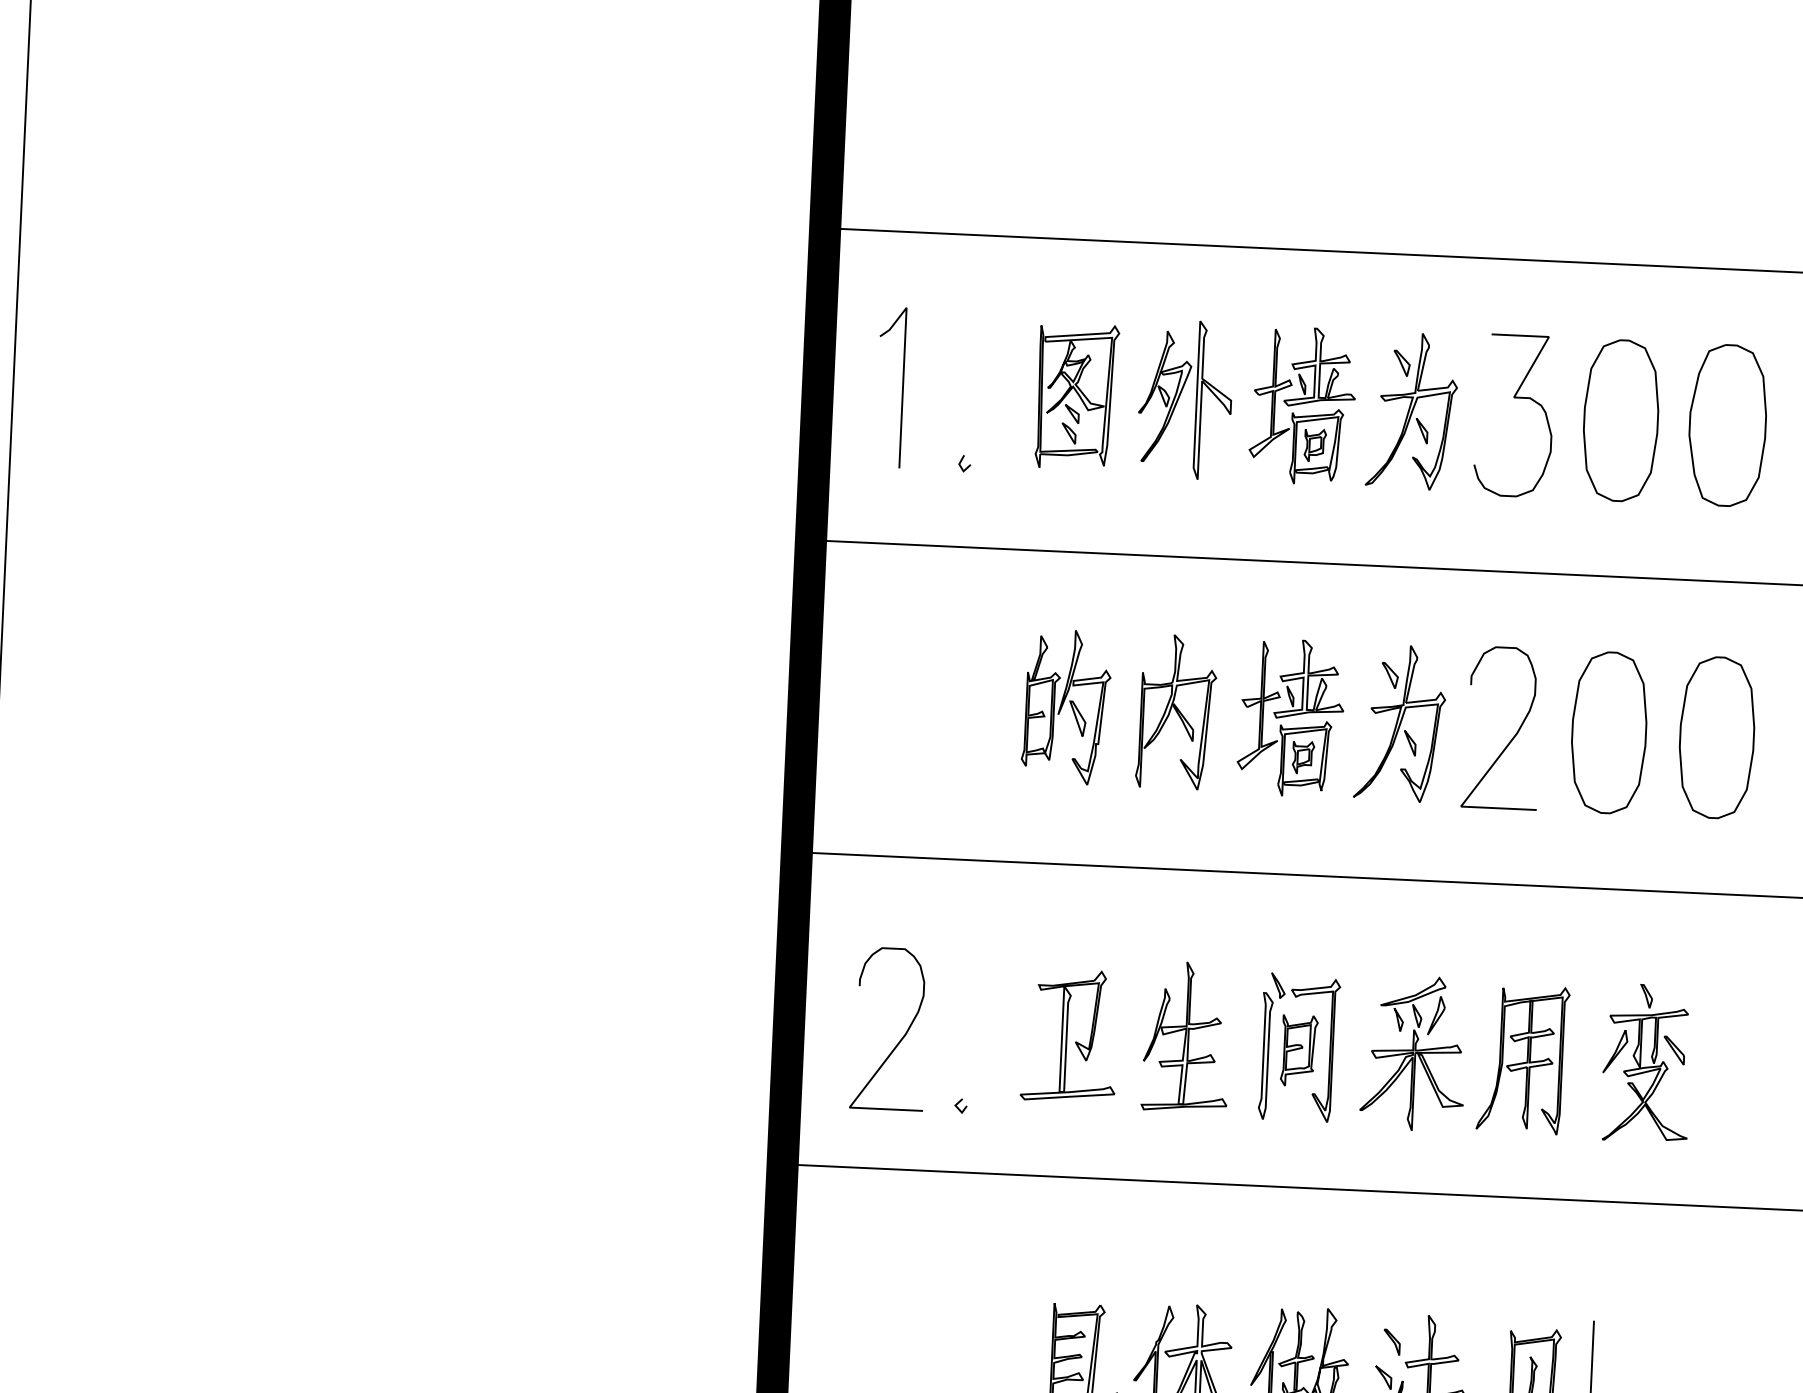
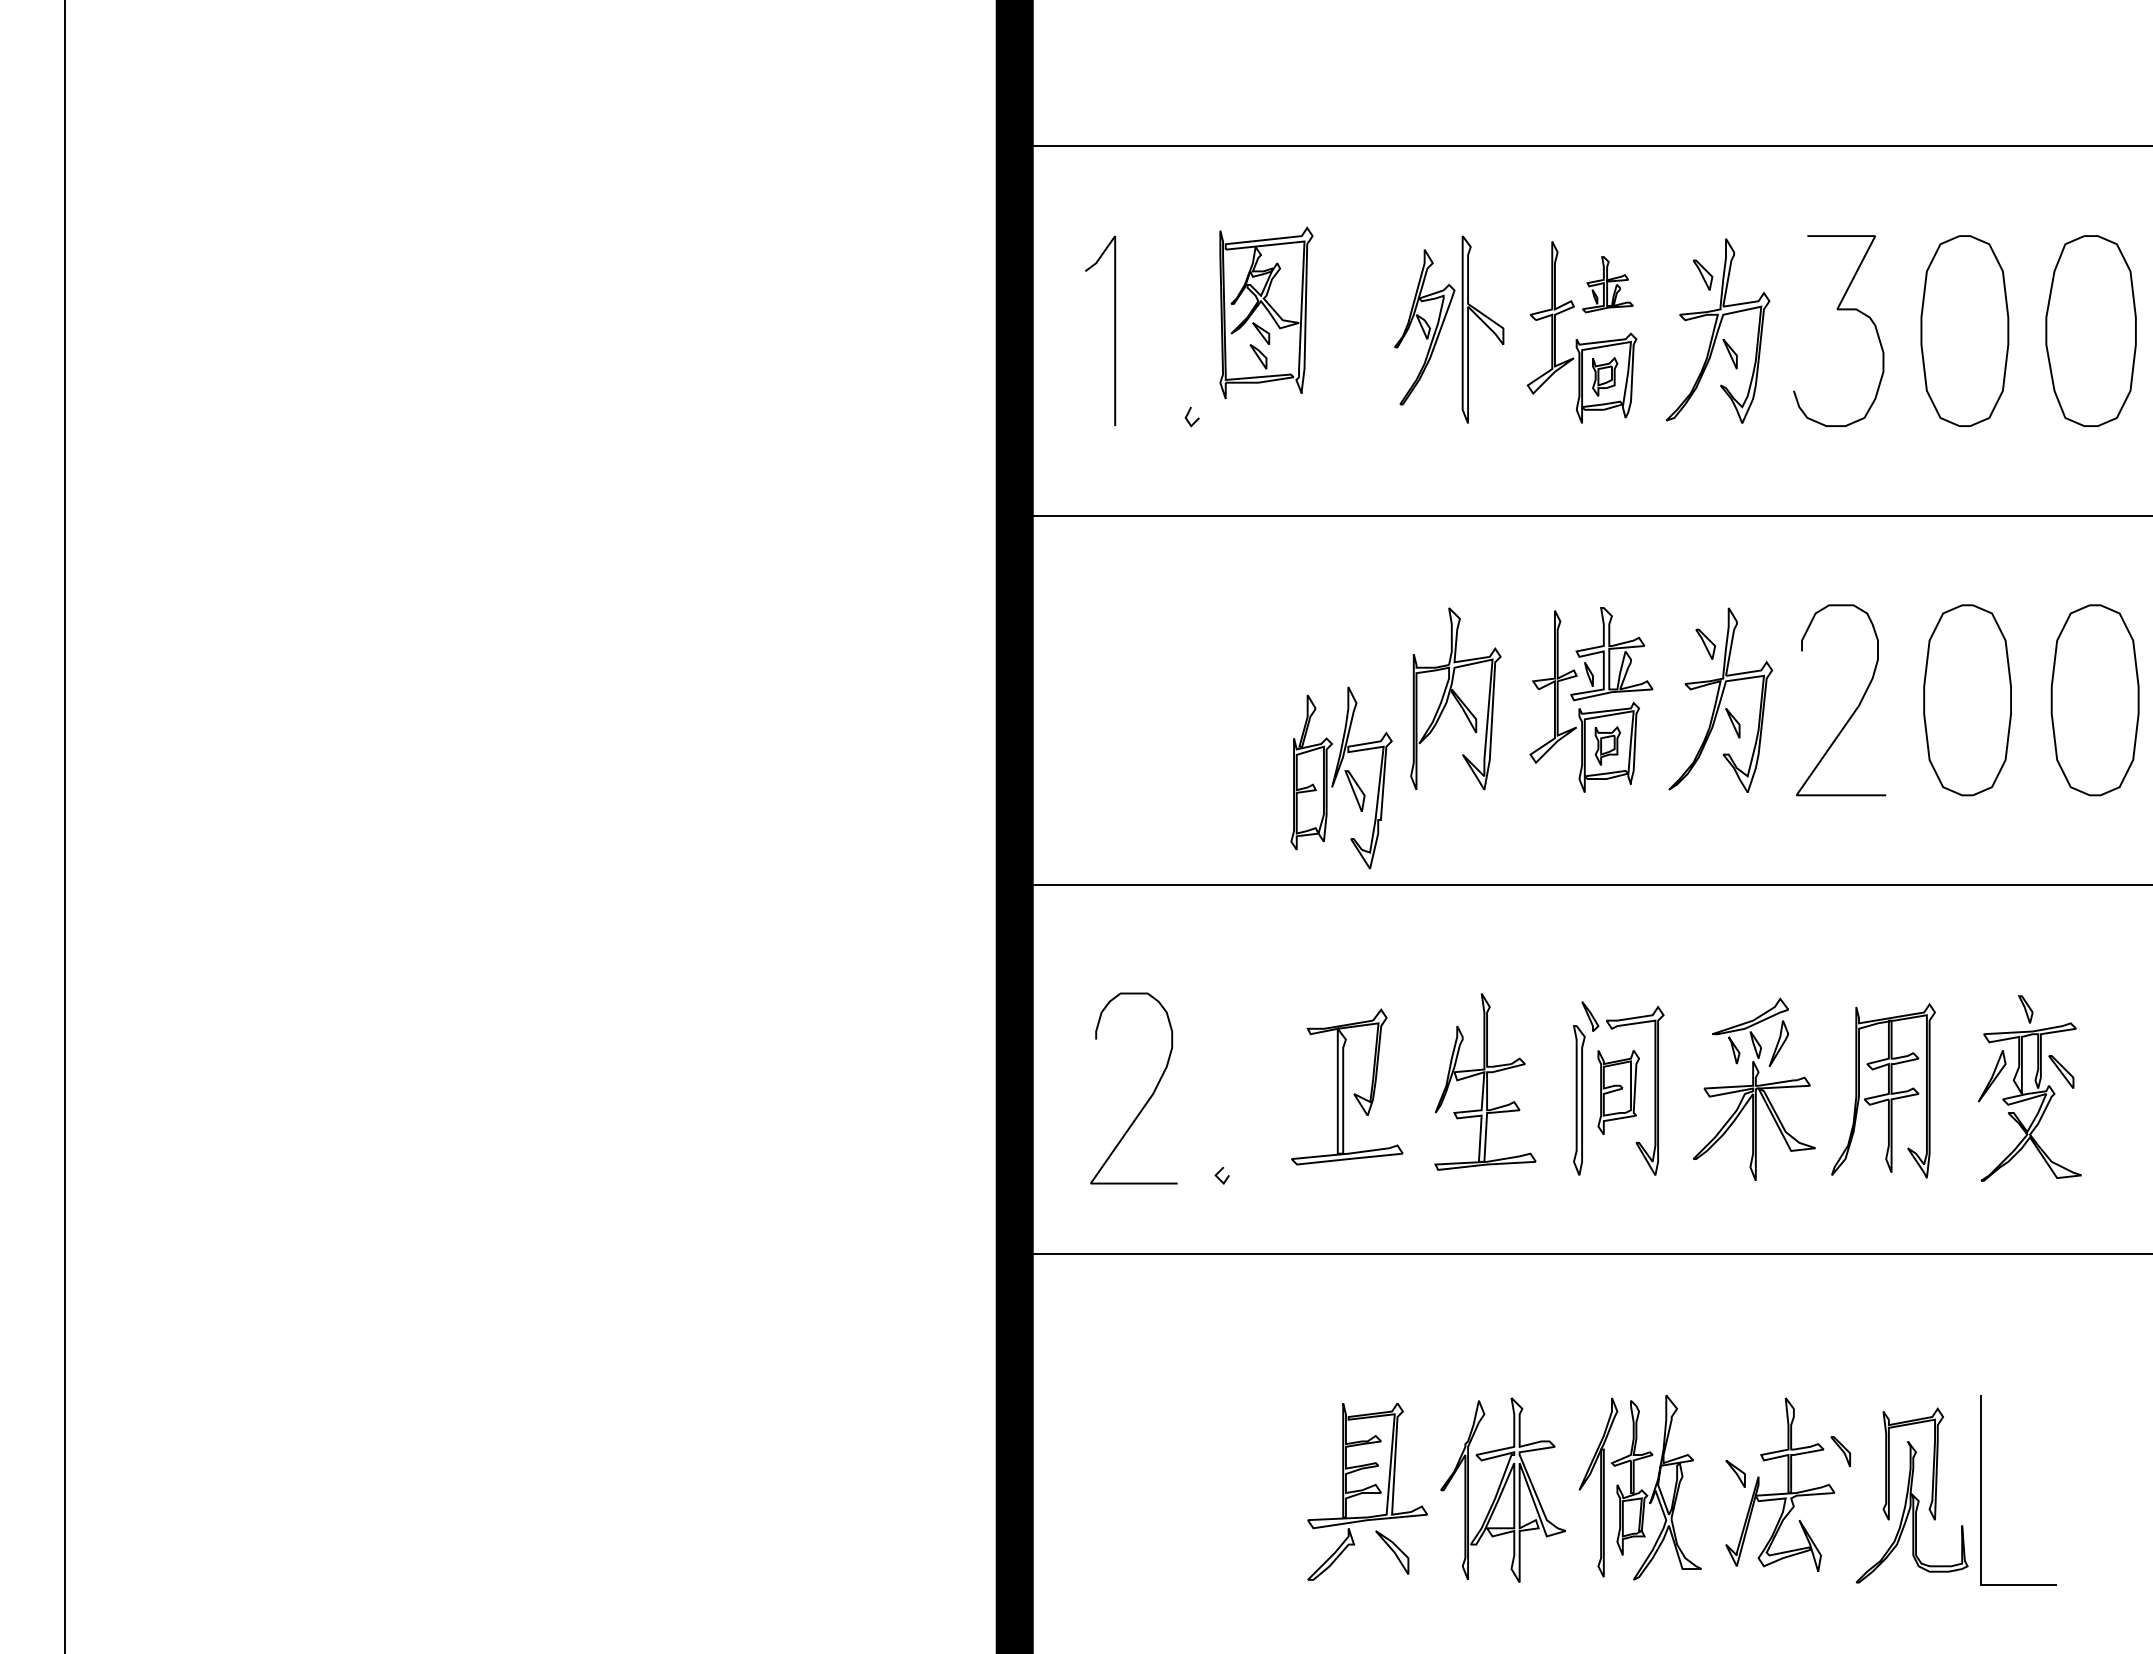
part: (1320, 367) -> (1607, 284), size x0.6
part: (1077, 396) -> (1266, 312), moved
part: (1066, 706) -> (1341, 777), moved
part: (1391, 1342) -> (1840, 1451), moved

